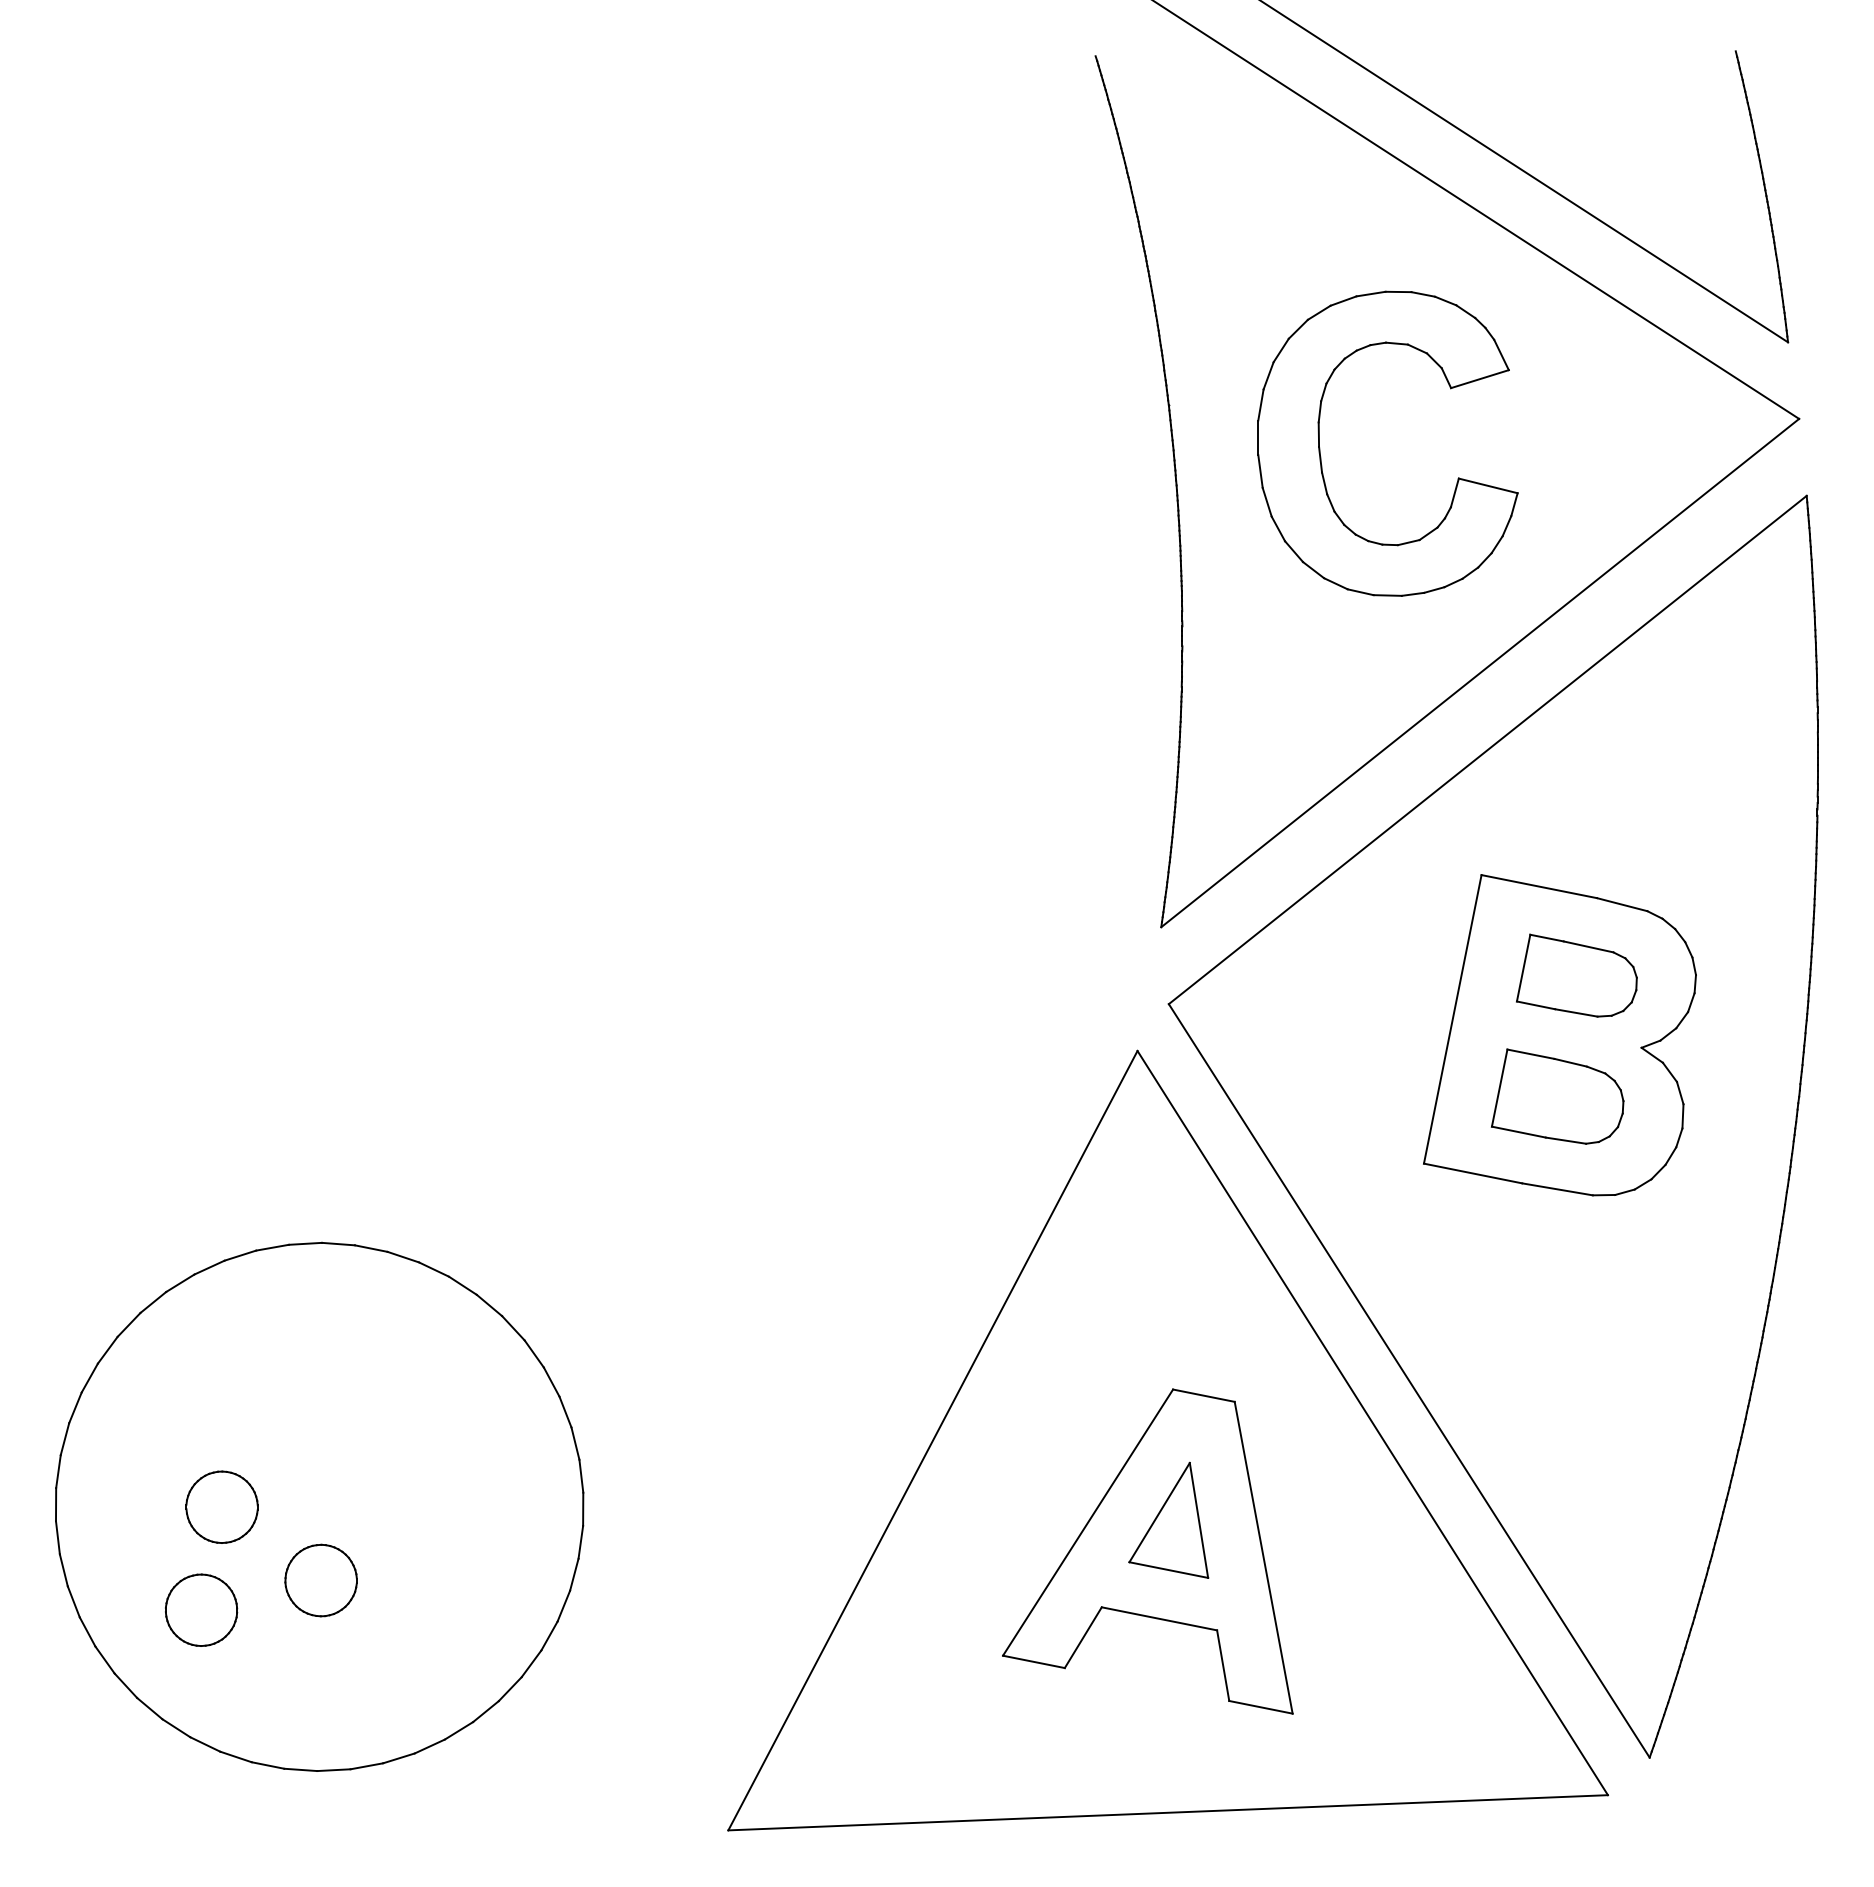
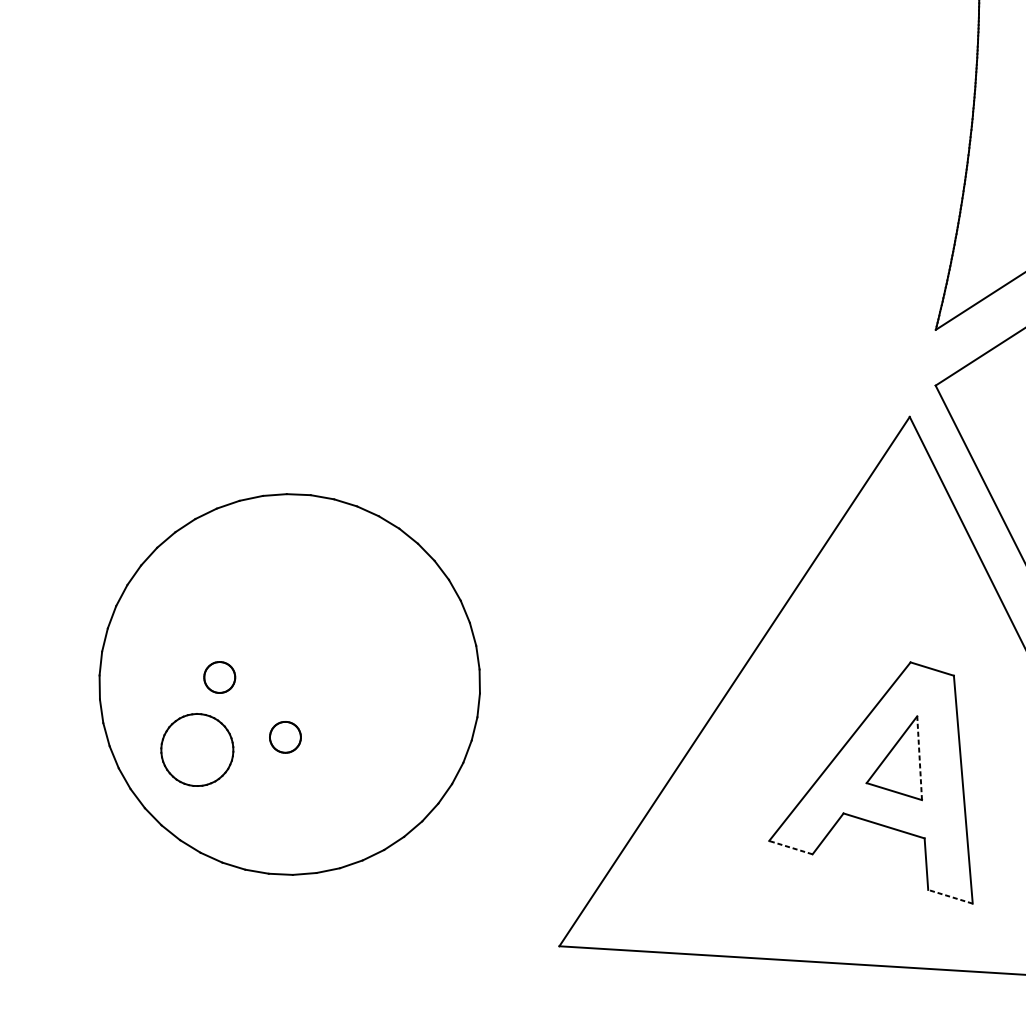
part: (221, 1506) -> (219, 676), size x0.6
line: (1198, 1519) -> (919, 757), solid -> dashed
part: (320, 1580) -> (285, 737), size x0.6
part: (201, 1609) -> (197, 749), size x1.4
line: (1033, 1661) -> (790, 847), solid -> dashed
line: (1260, 1707) -> (950, 896), solid -> dashed

